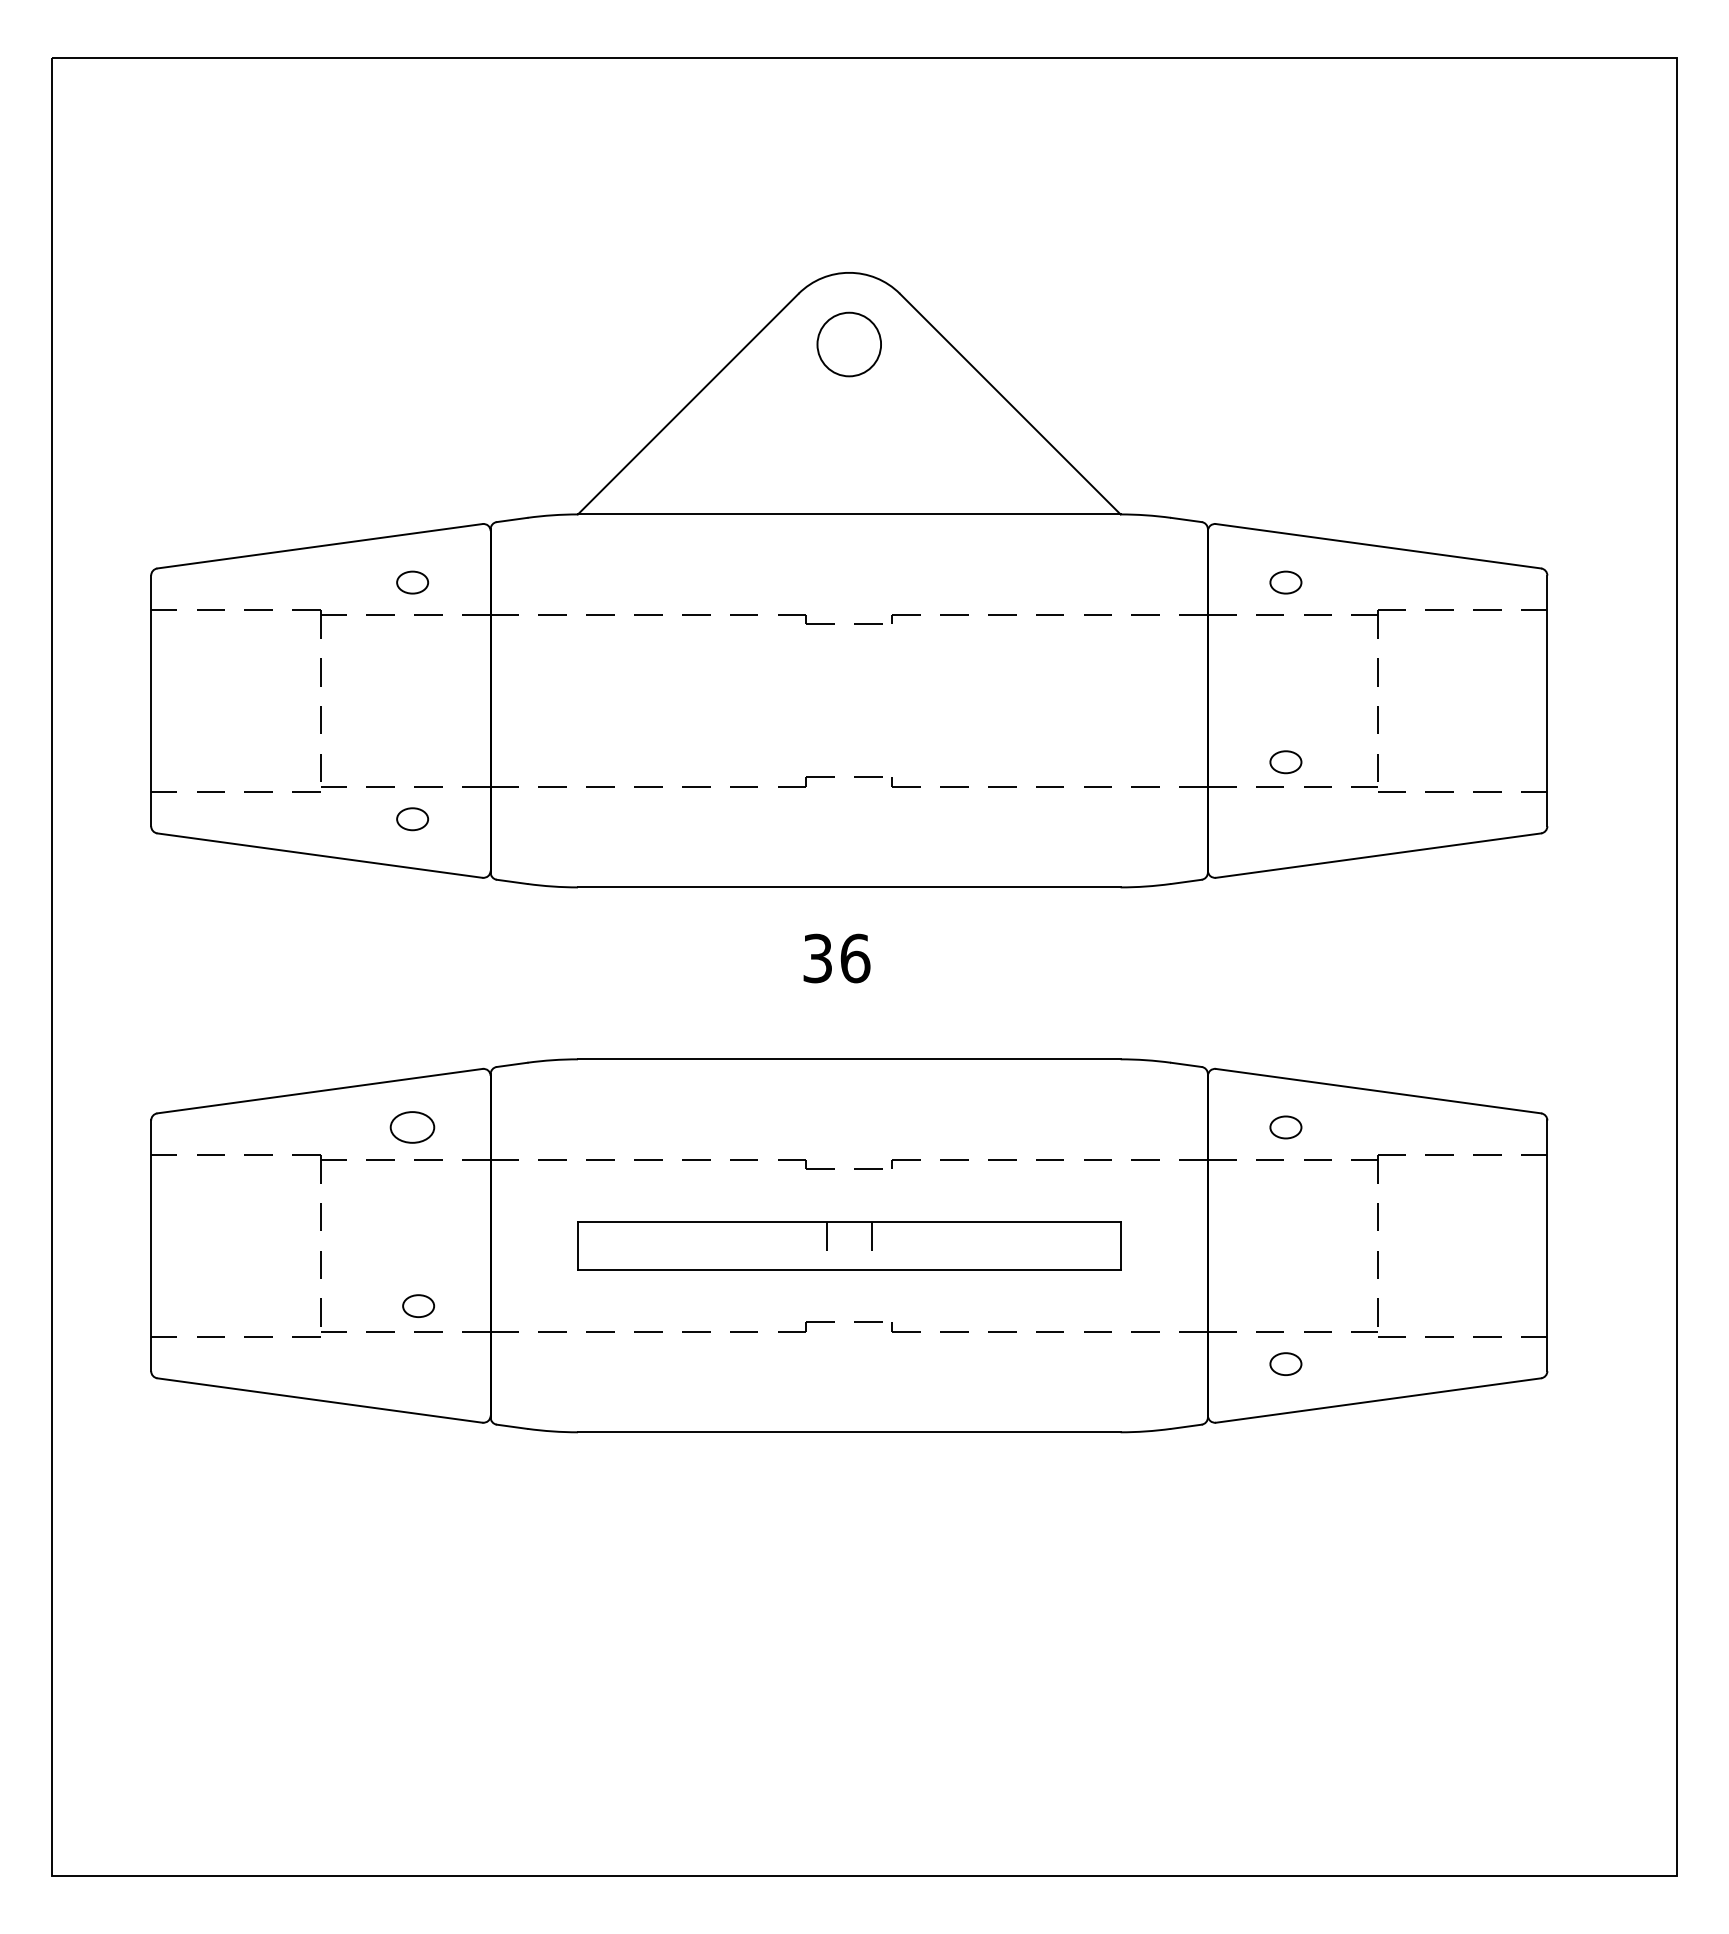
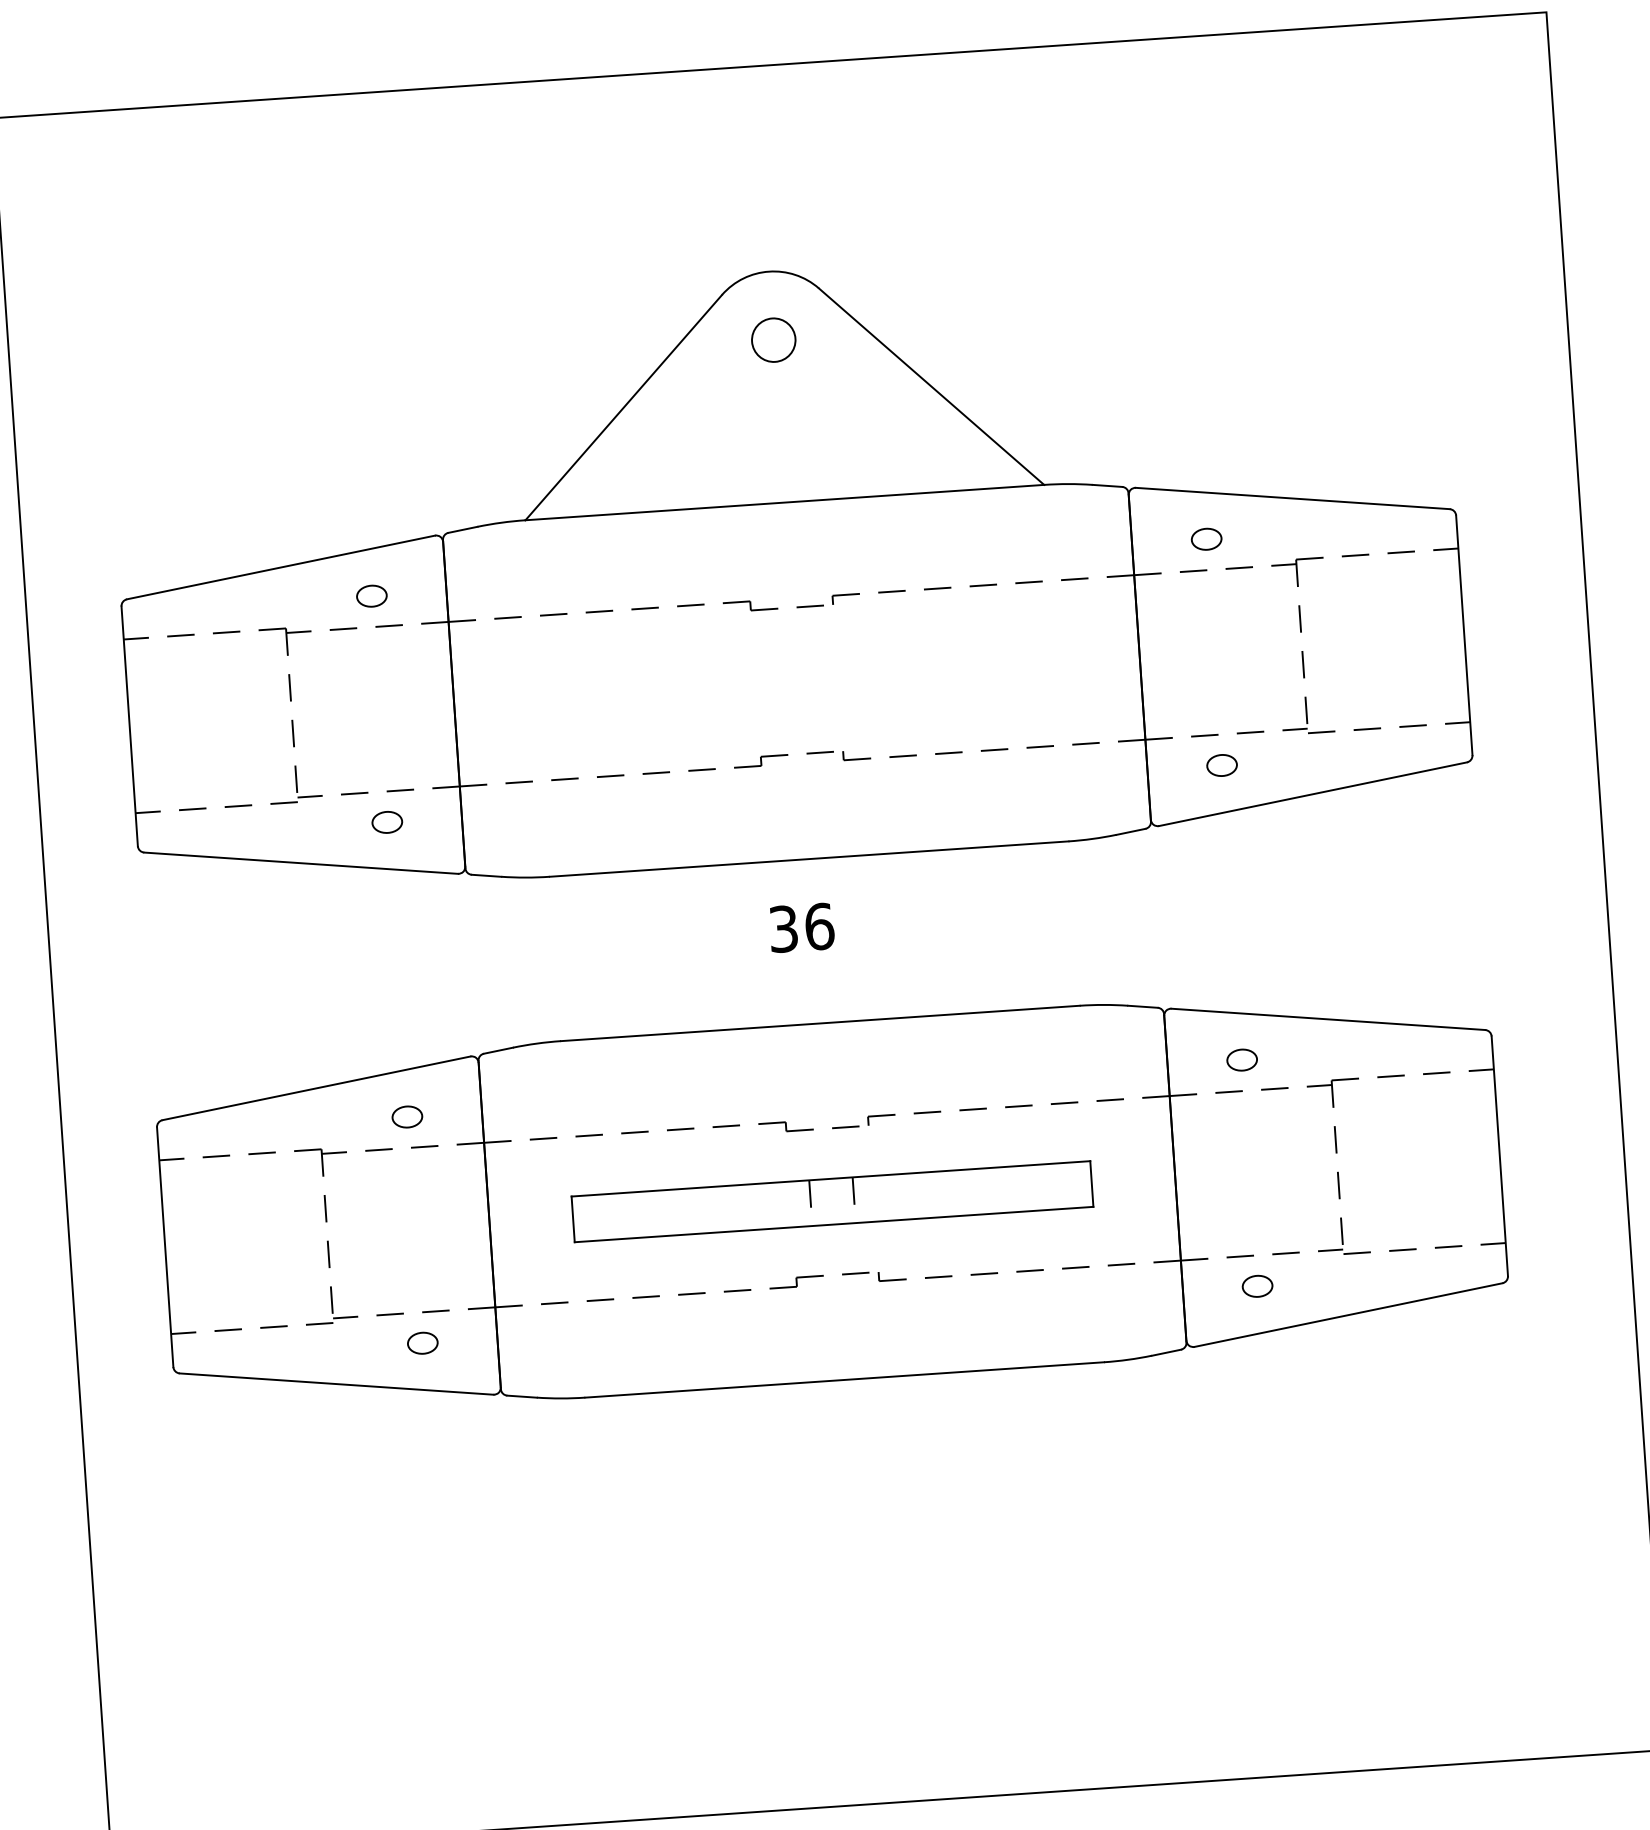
circle: (849, 344) -> (773, 340), size x0.71
part: (1285, 762) -> (1221, 765), moved
part: (412, 1127) -> (407, 1117), size x0.71
part: (418, 1305) -> (422, 1342), moved

